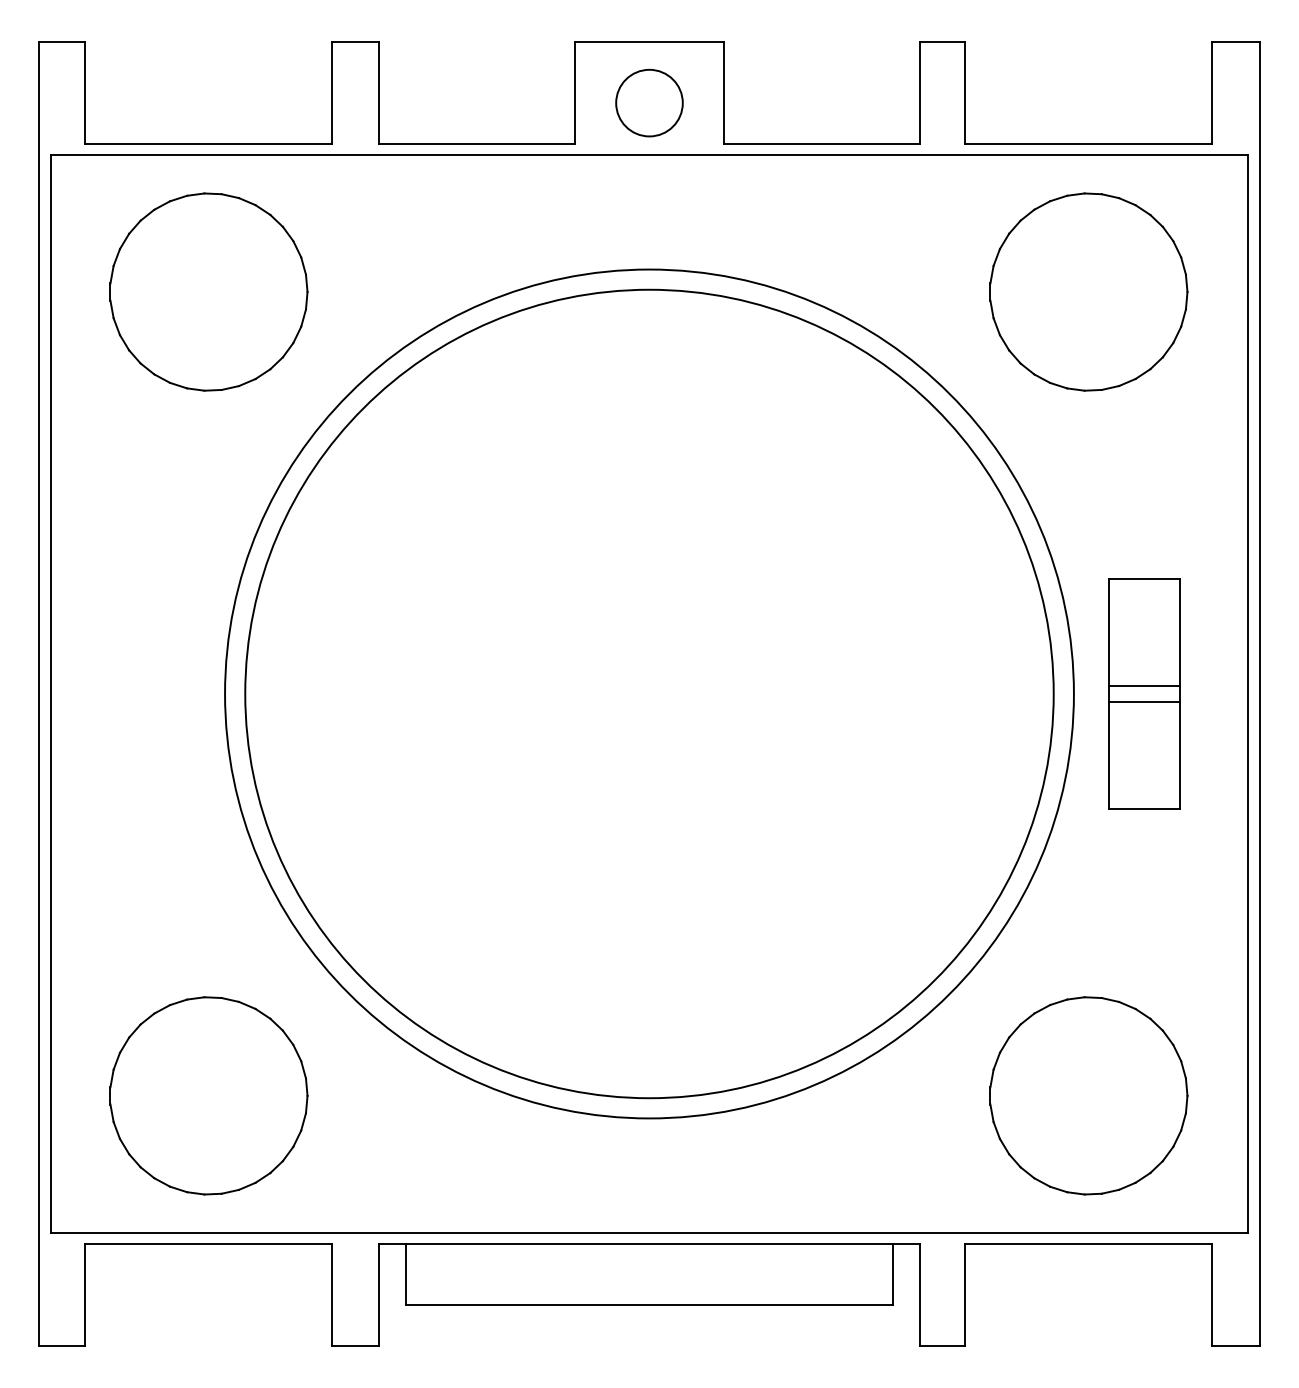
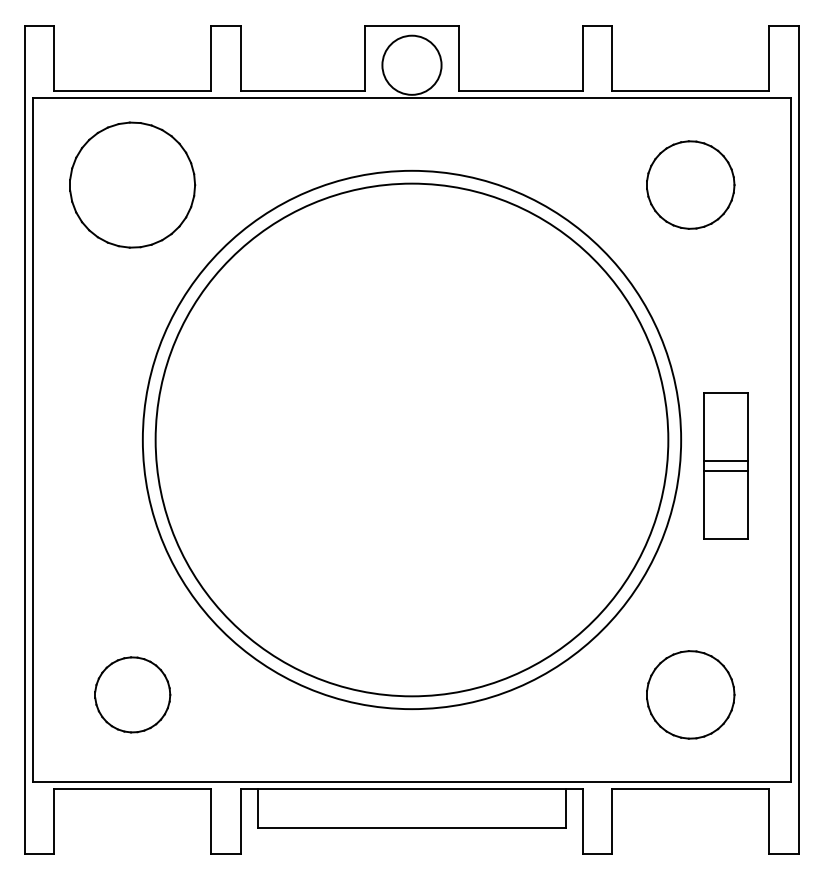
circle: (648, 103) -> (411, 65), size x1.4
part: (1088, 291) -> (690, 184), size x0.7
part: (1143, 693) -> (725, 465), moved
part: (208, 1095) -> (132, 694), size x0.6
part: (1088, 1095) -> (690, 694), size x0.7

